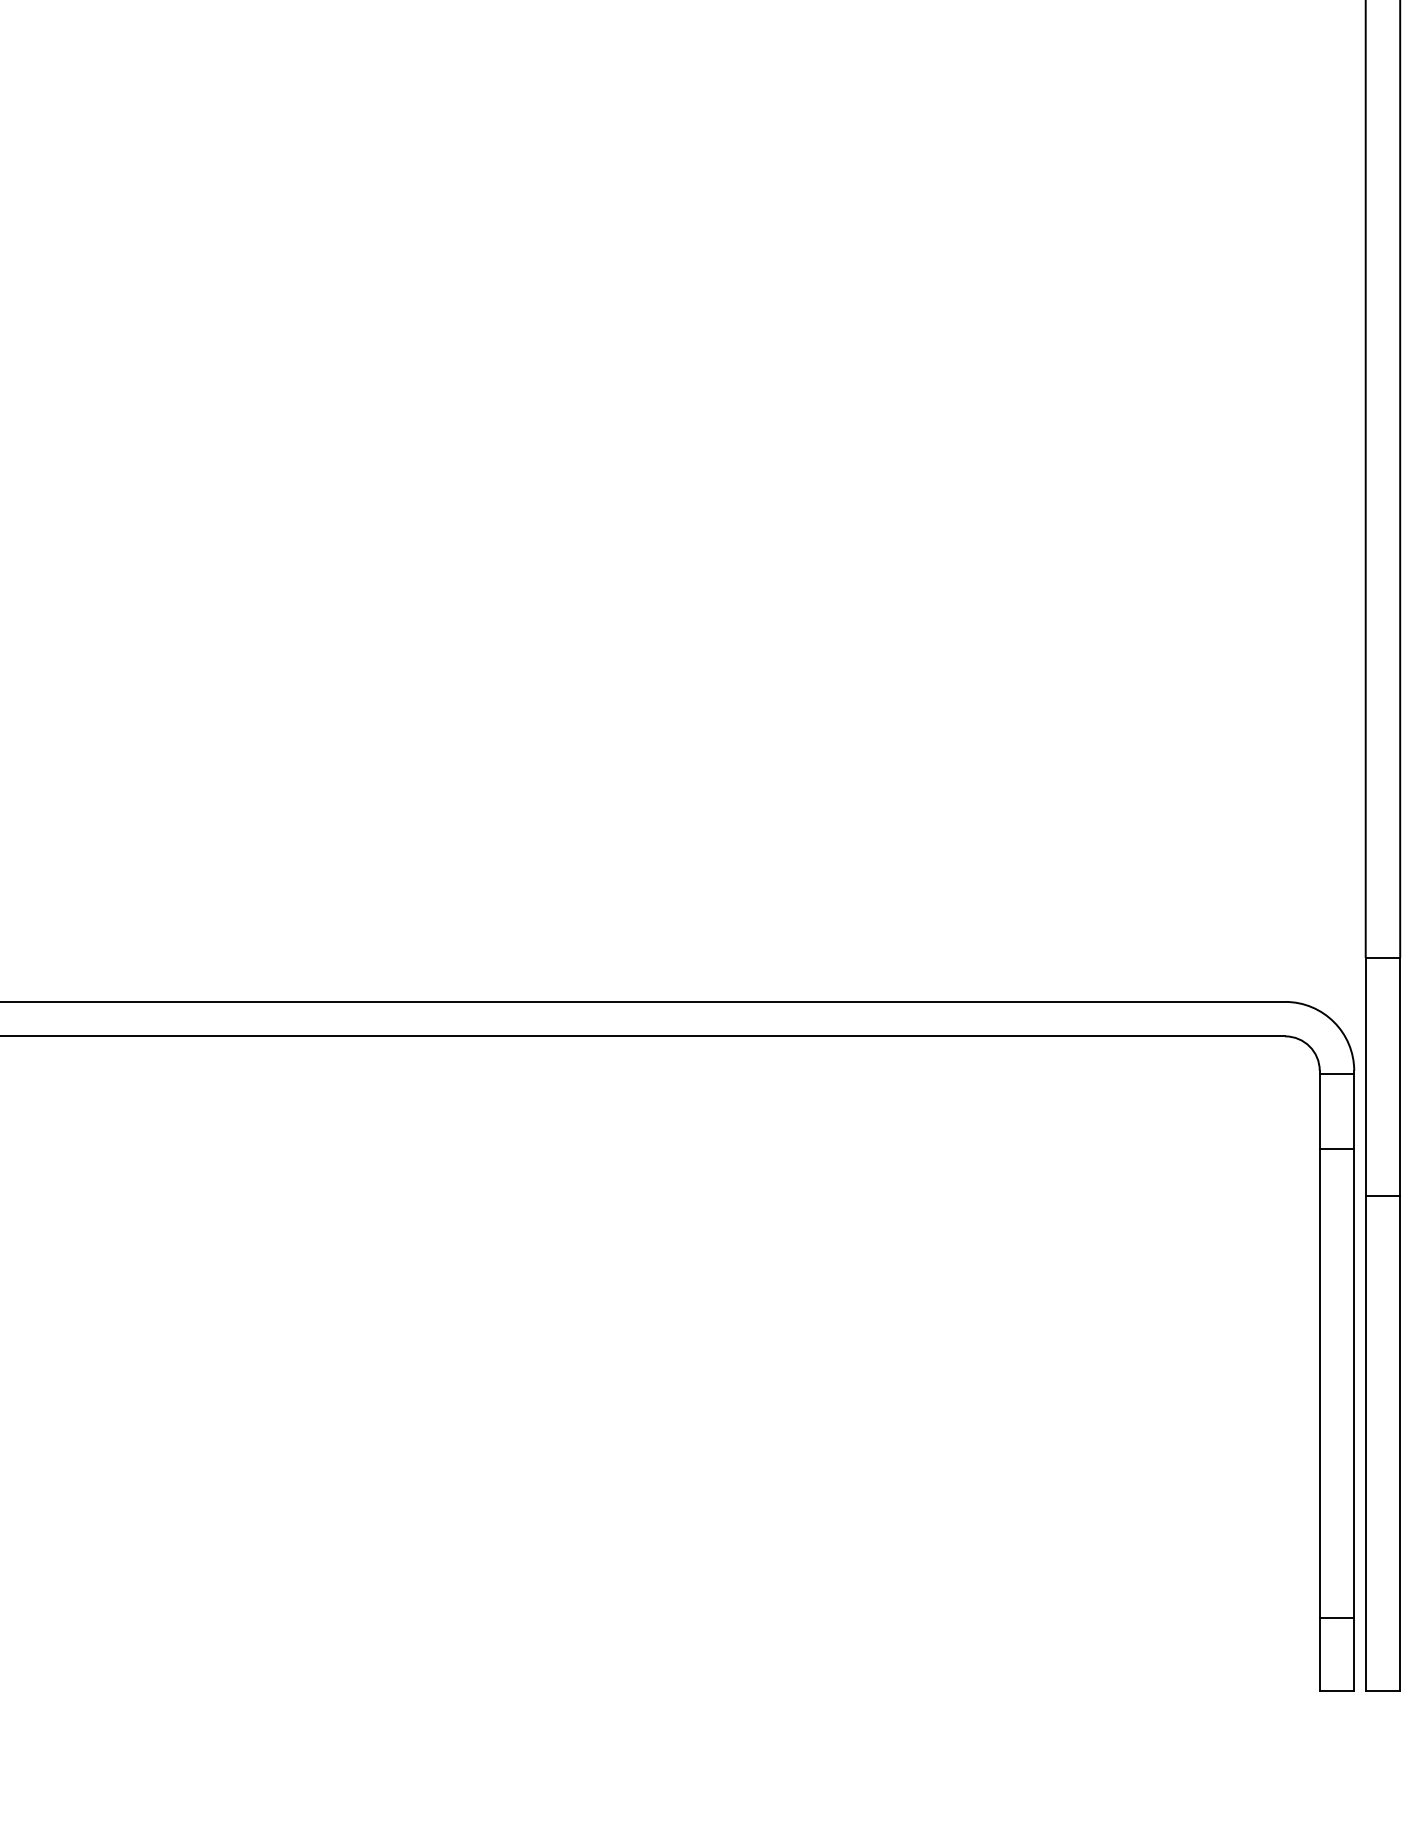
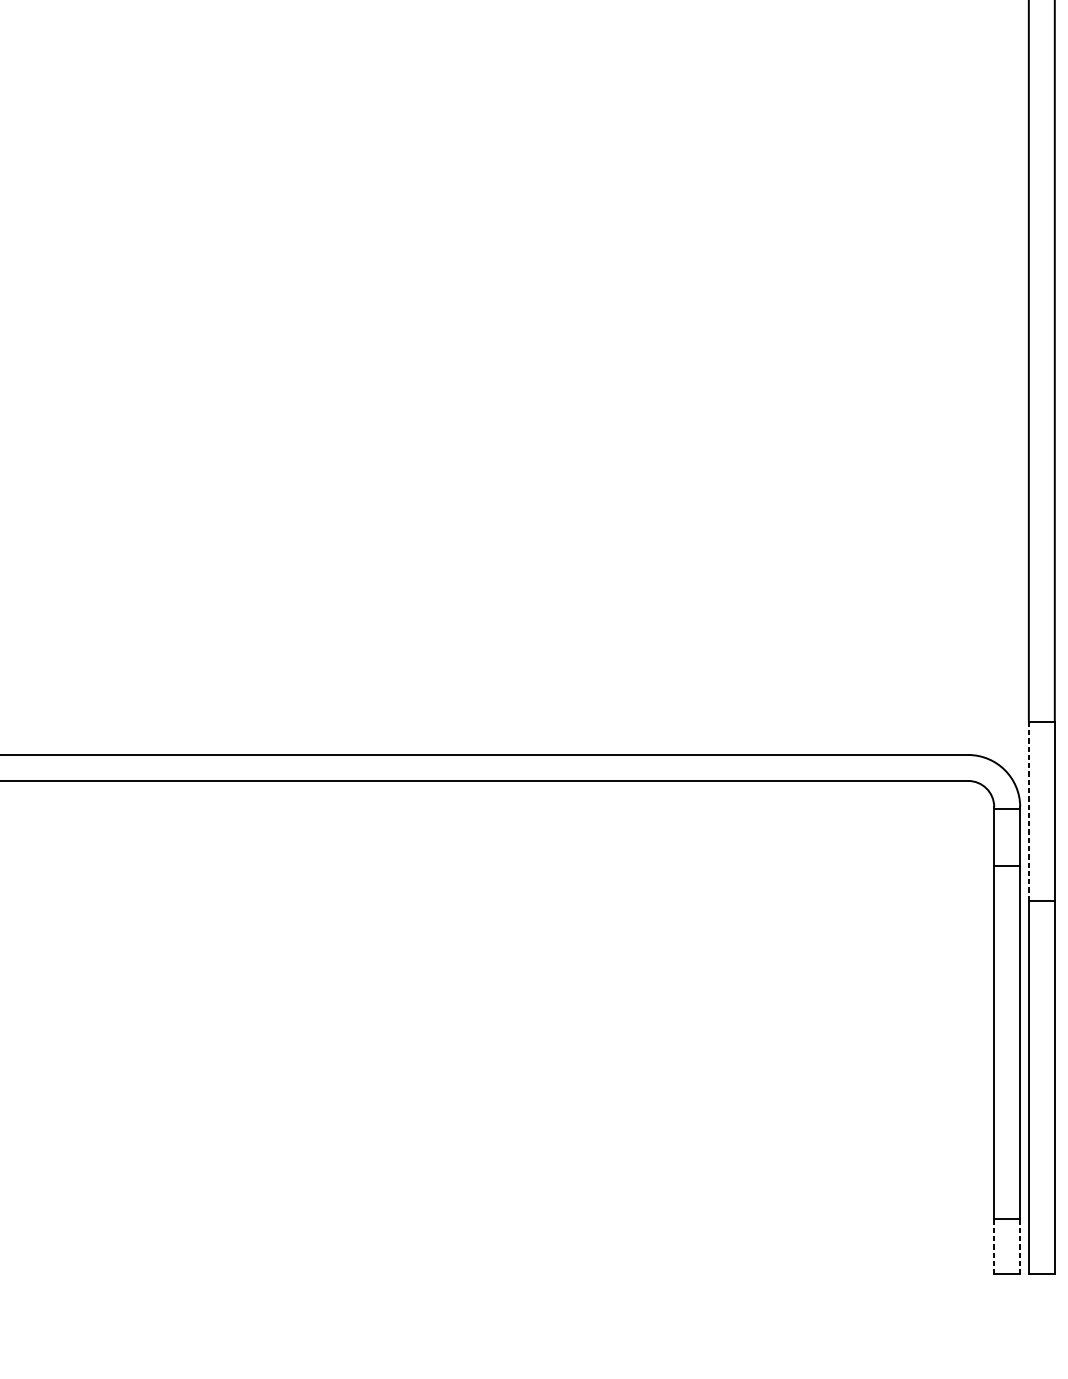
line: (1365, 1076) -> (1028, 811), solid -> dashed
line: (1319, 1654) -> (994, 1246), solid -> dashed
line: (1354, 1654) -> (1020, 1246), solid -> dashed

